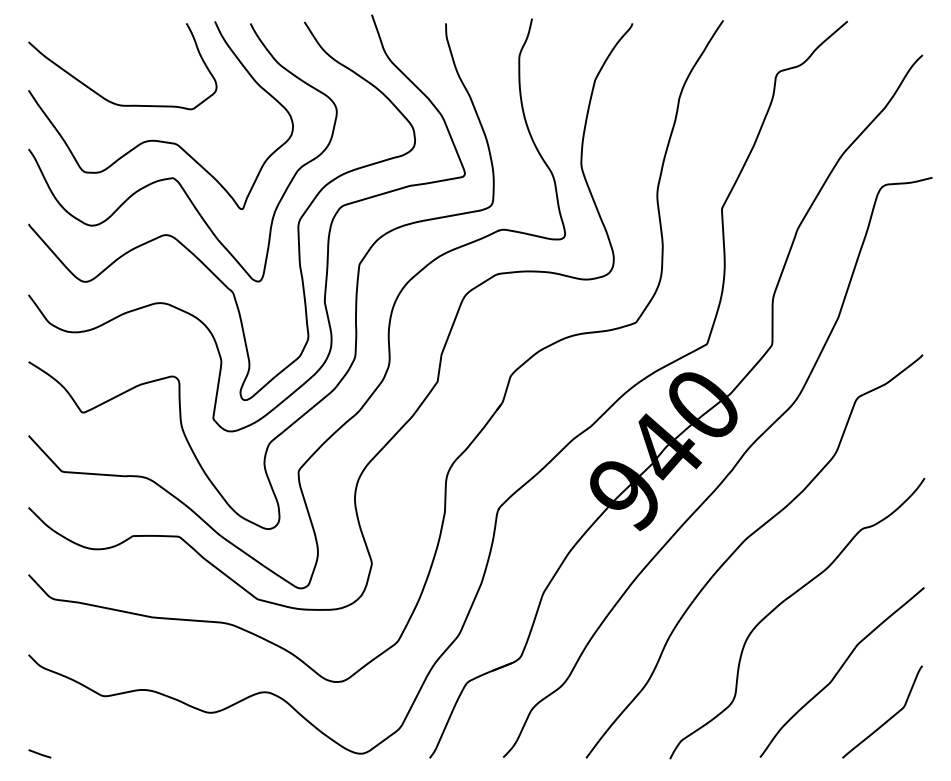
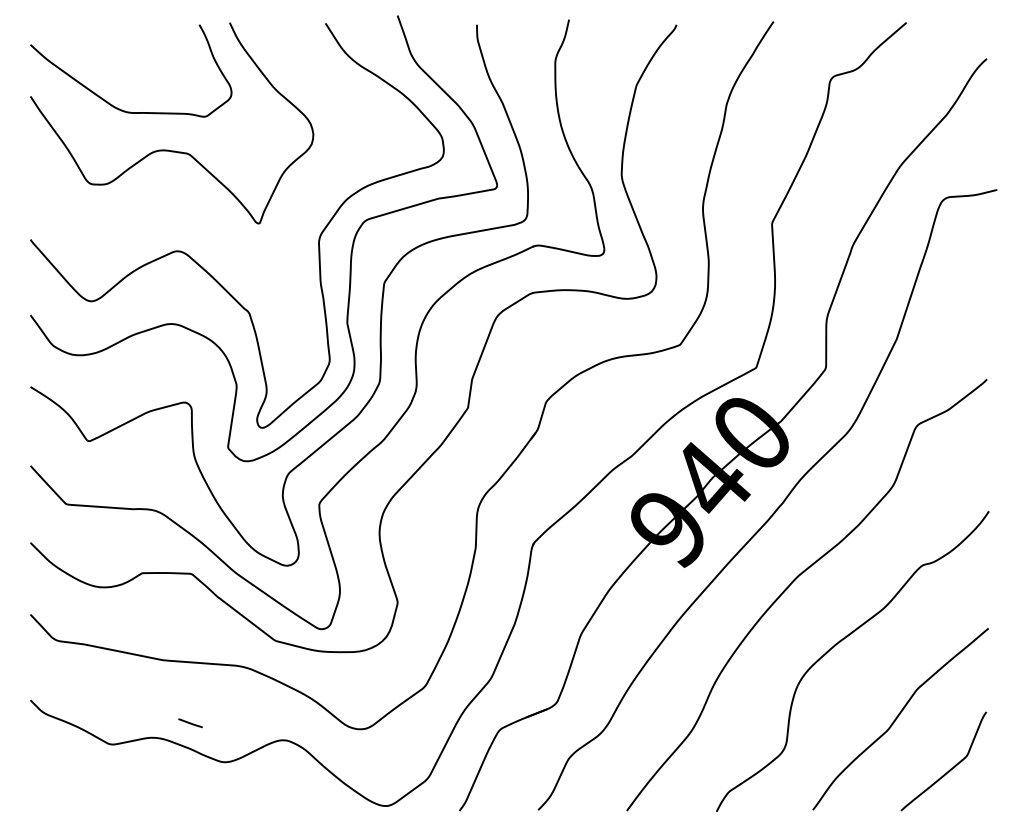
curve: (173, 177) -> (185, 189), removed
line: (39, 754) -> (190, 723), moved

